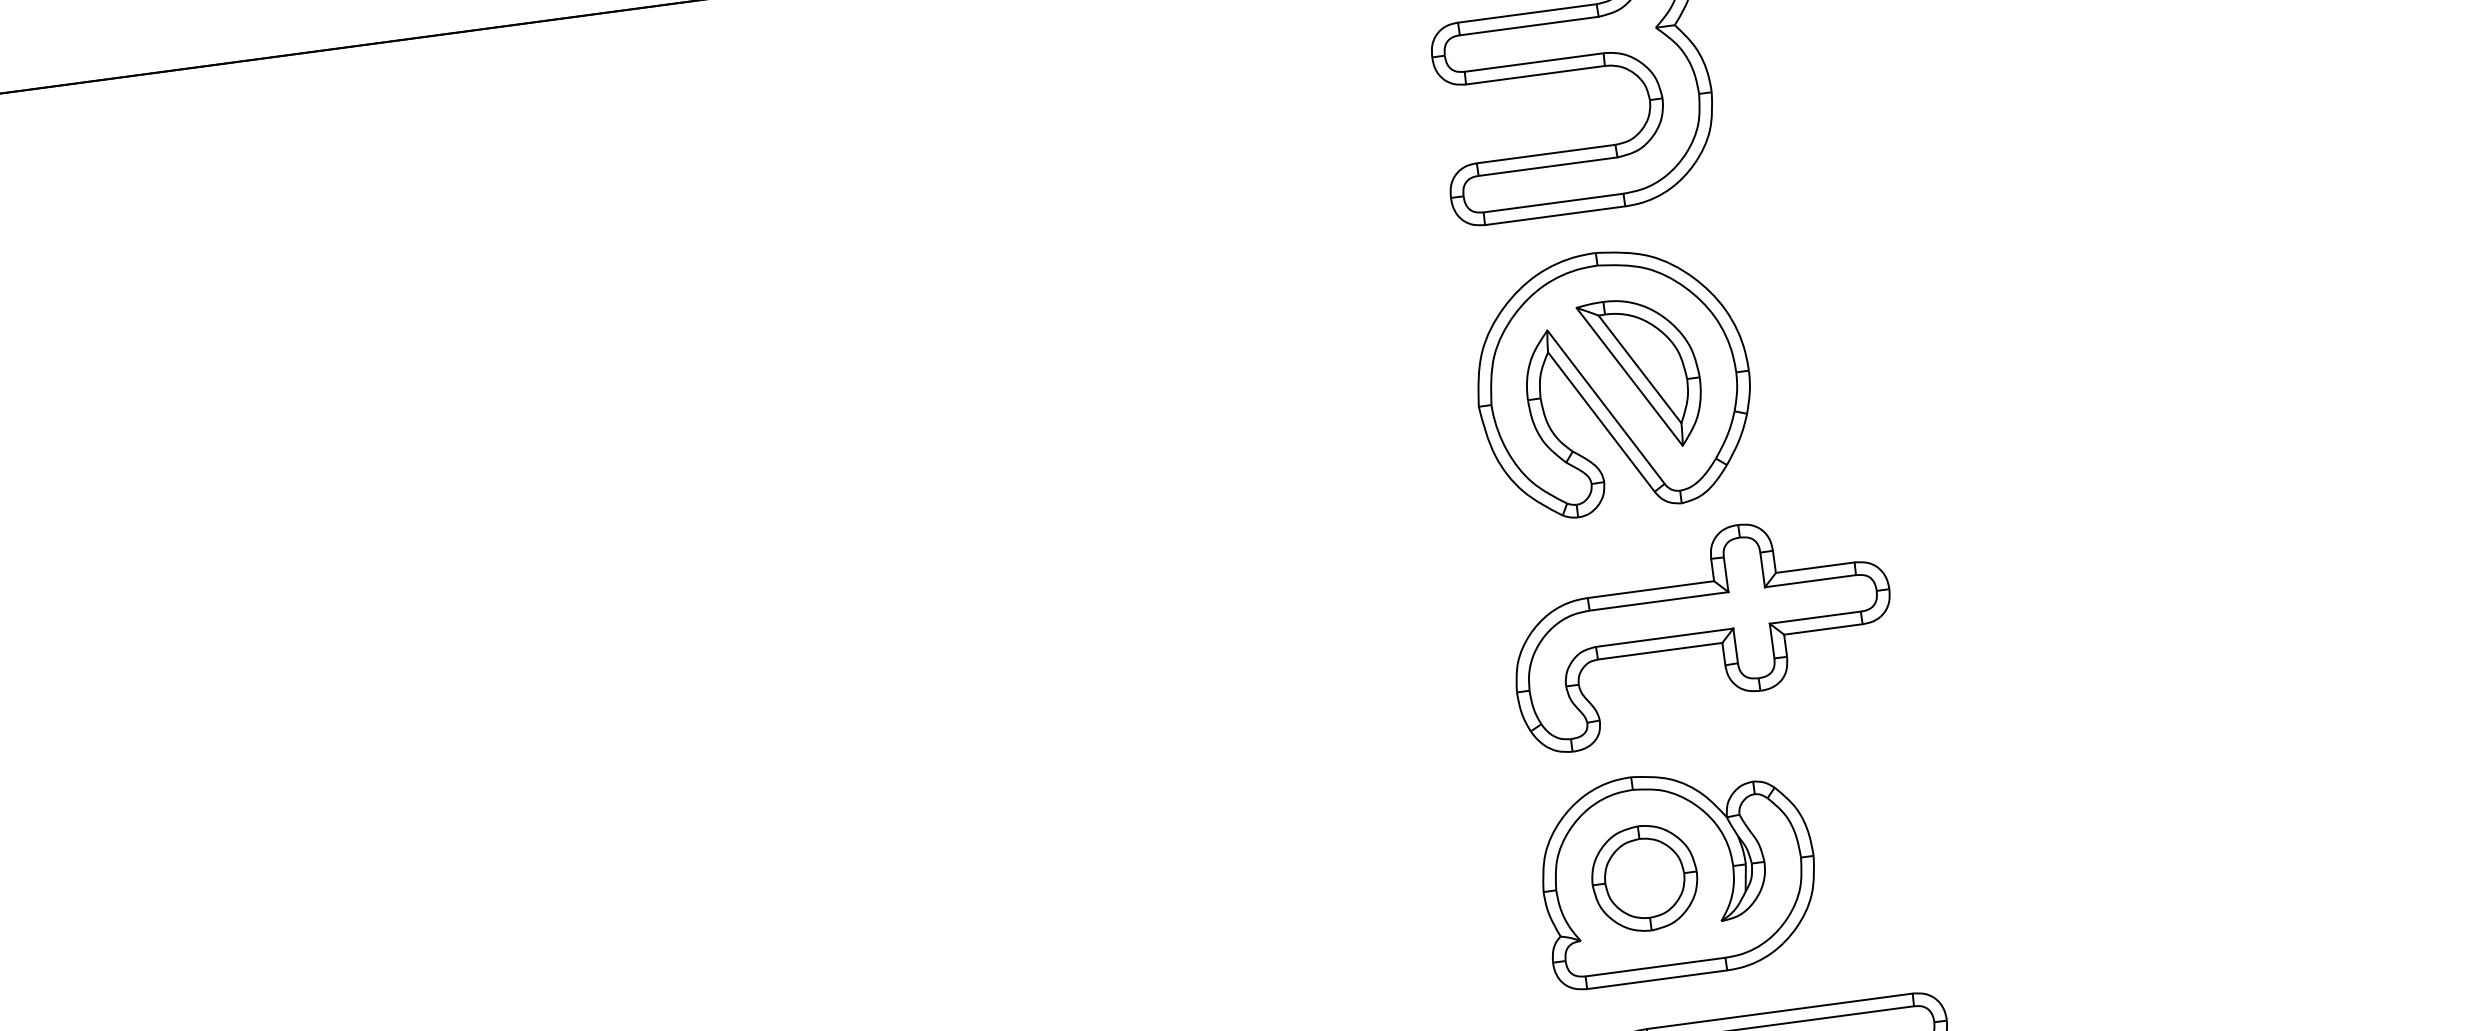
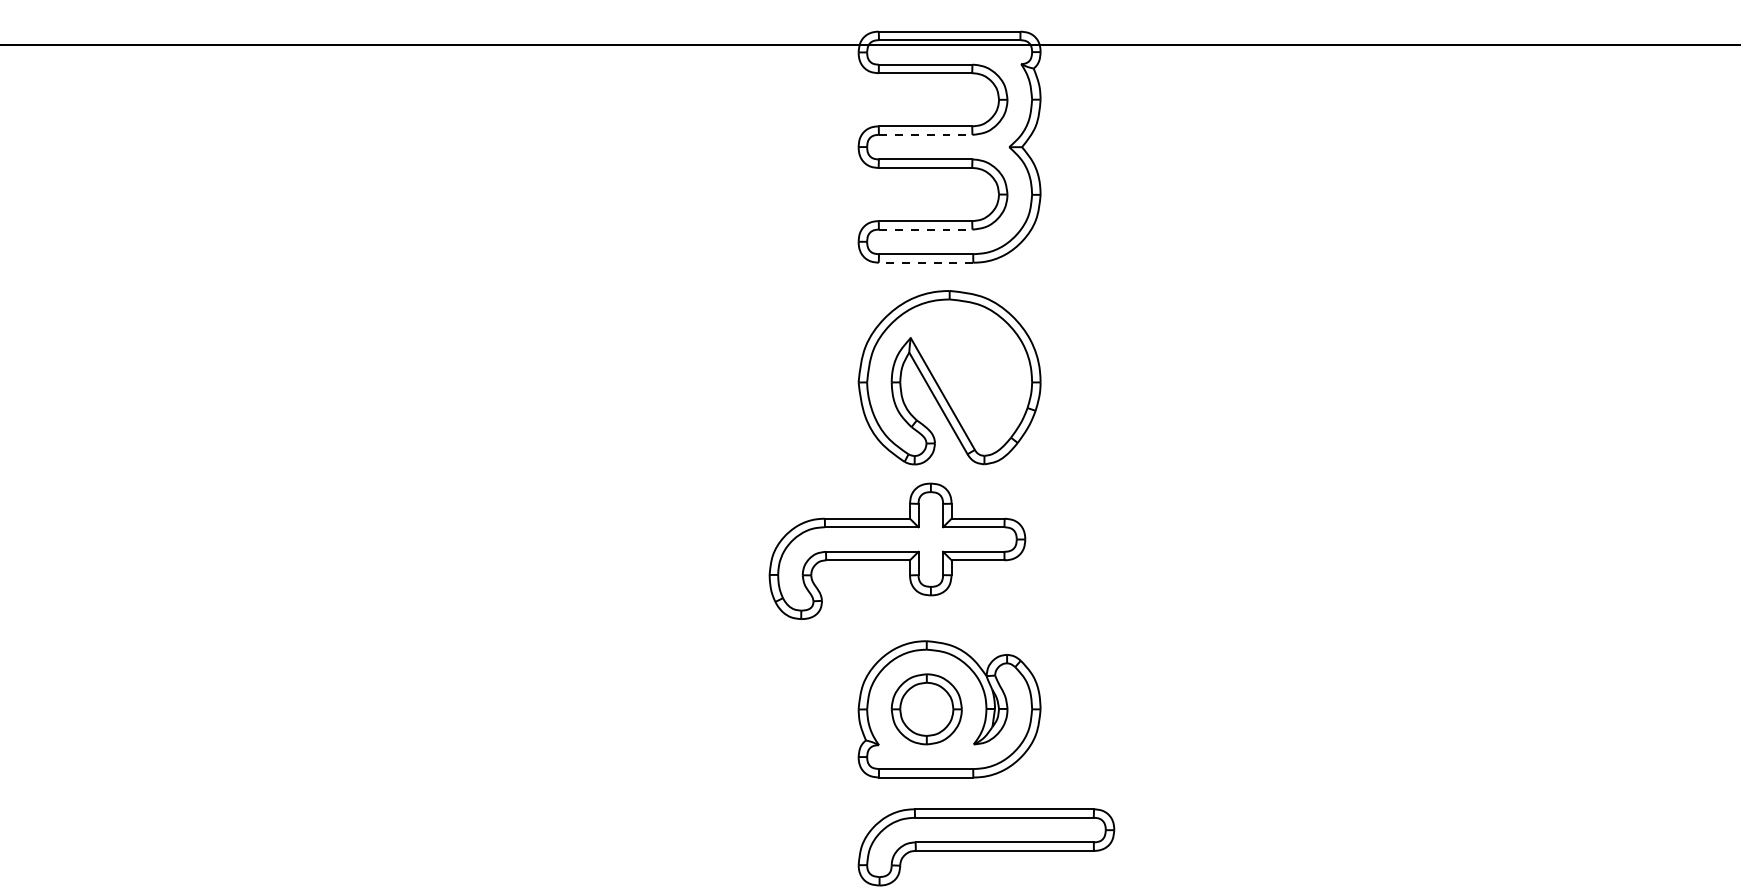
line: (1528, 25) -> (925, 134), solid -> dashed
line: (1547, 166) -> (925, 229), solid -> dashed
line: (1554, 215) -> (925, 262), solid -> dashed
part: (1641, 374) -> (969, 375), removed
part: (1701, 630) -> (897, 550), moved

